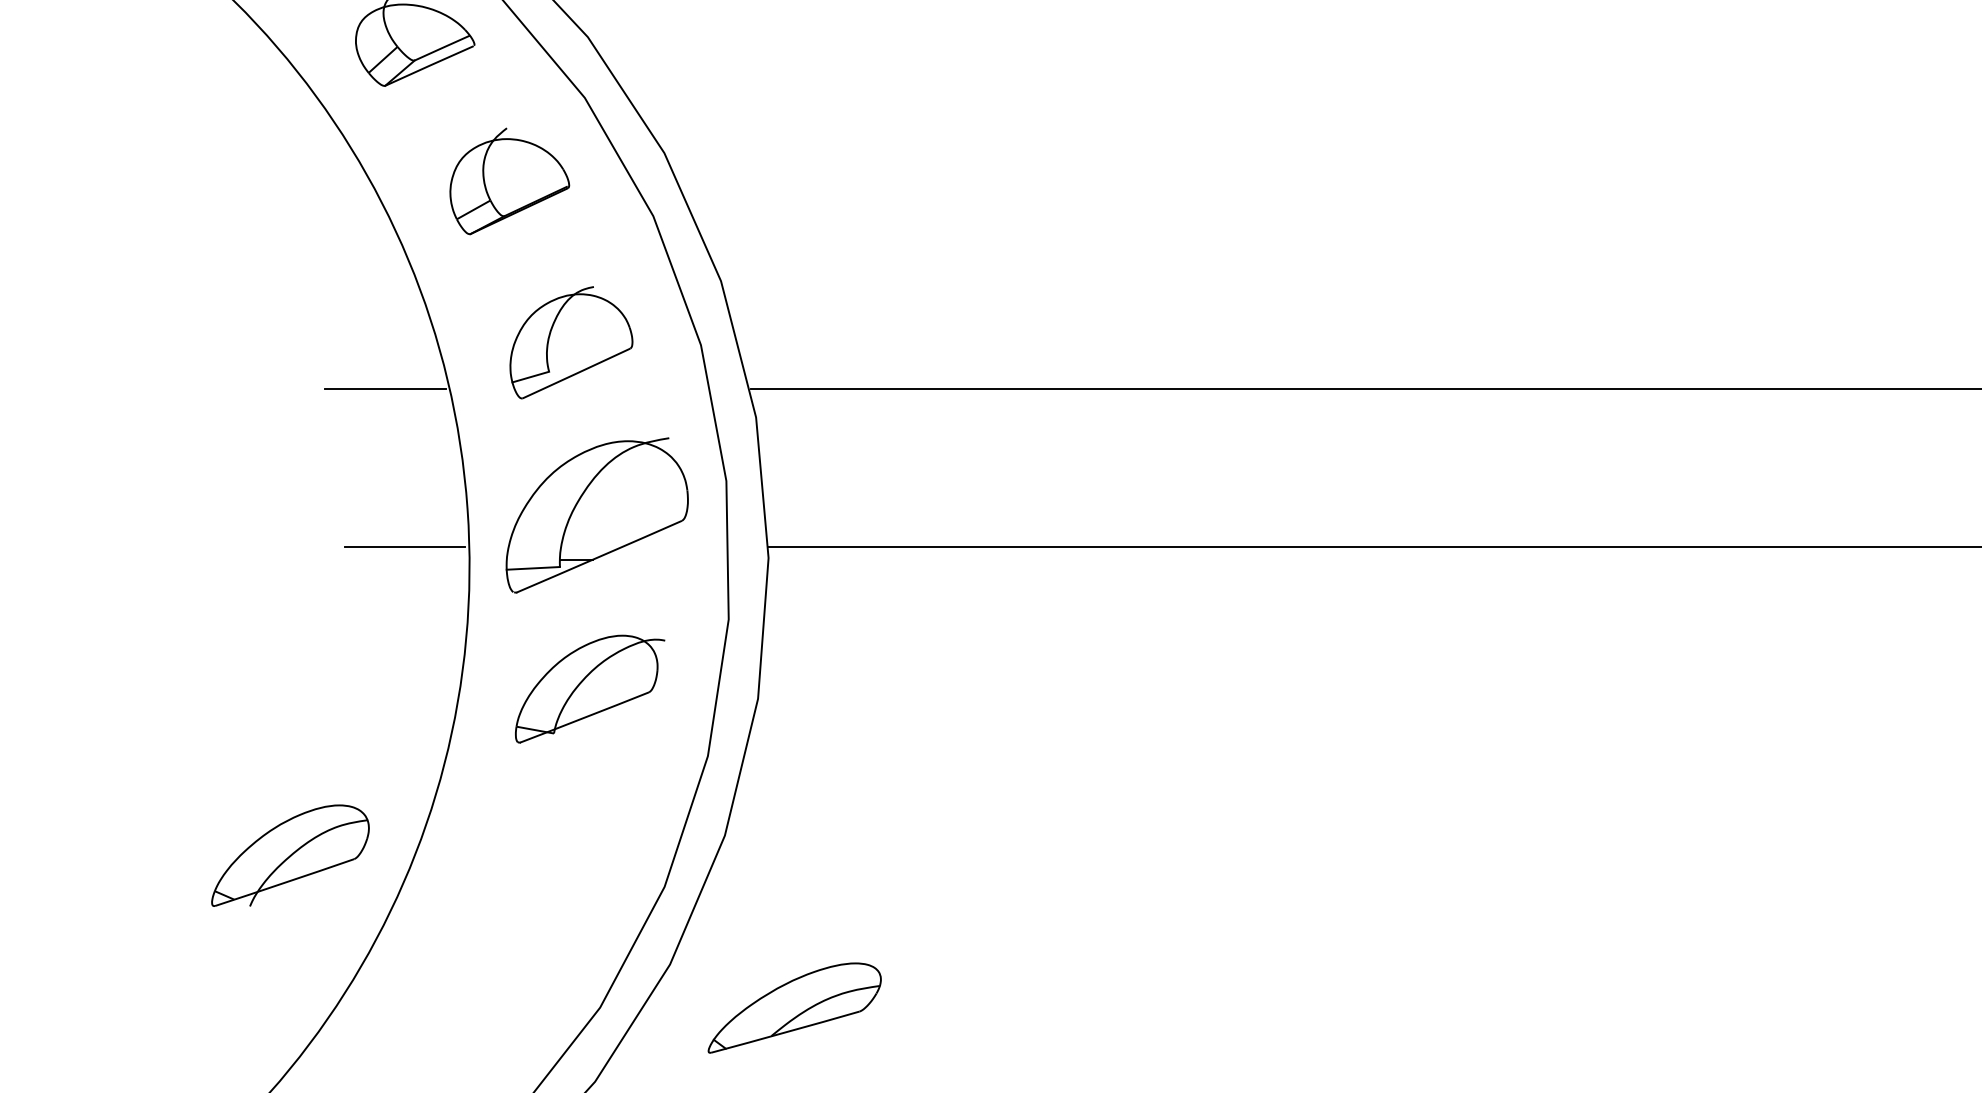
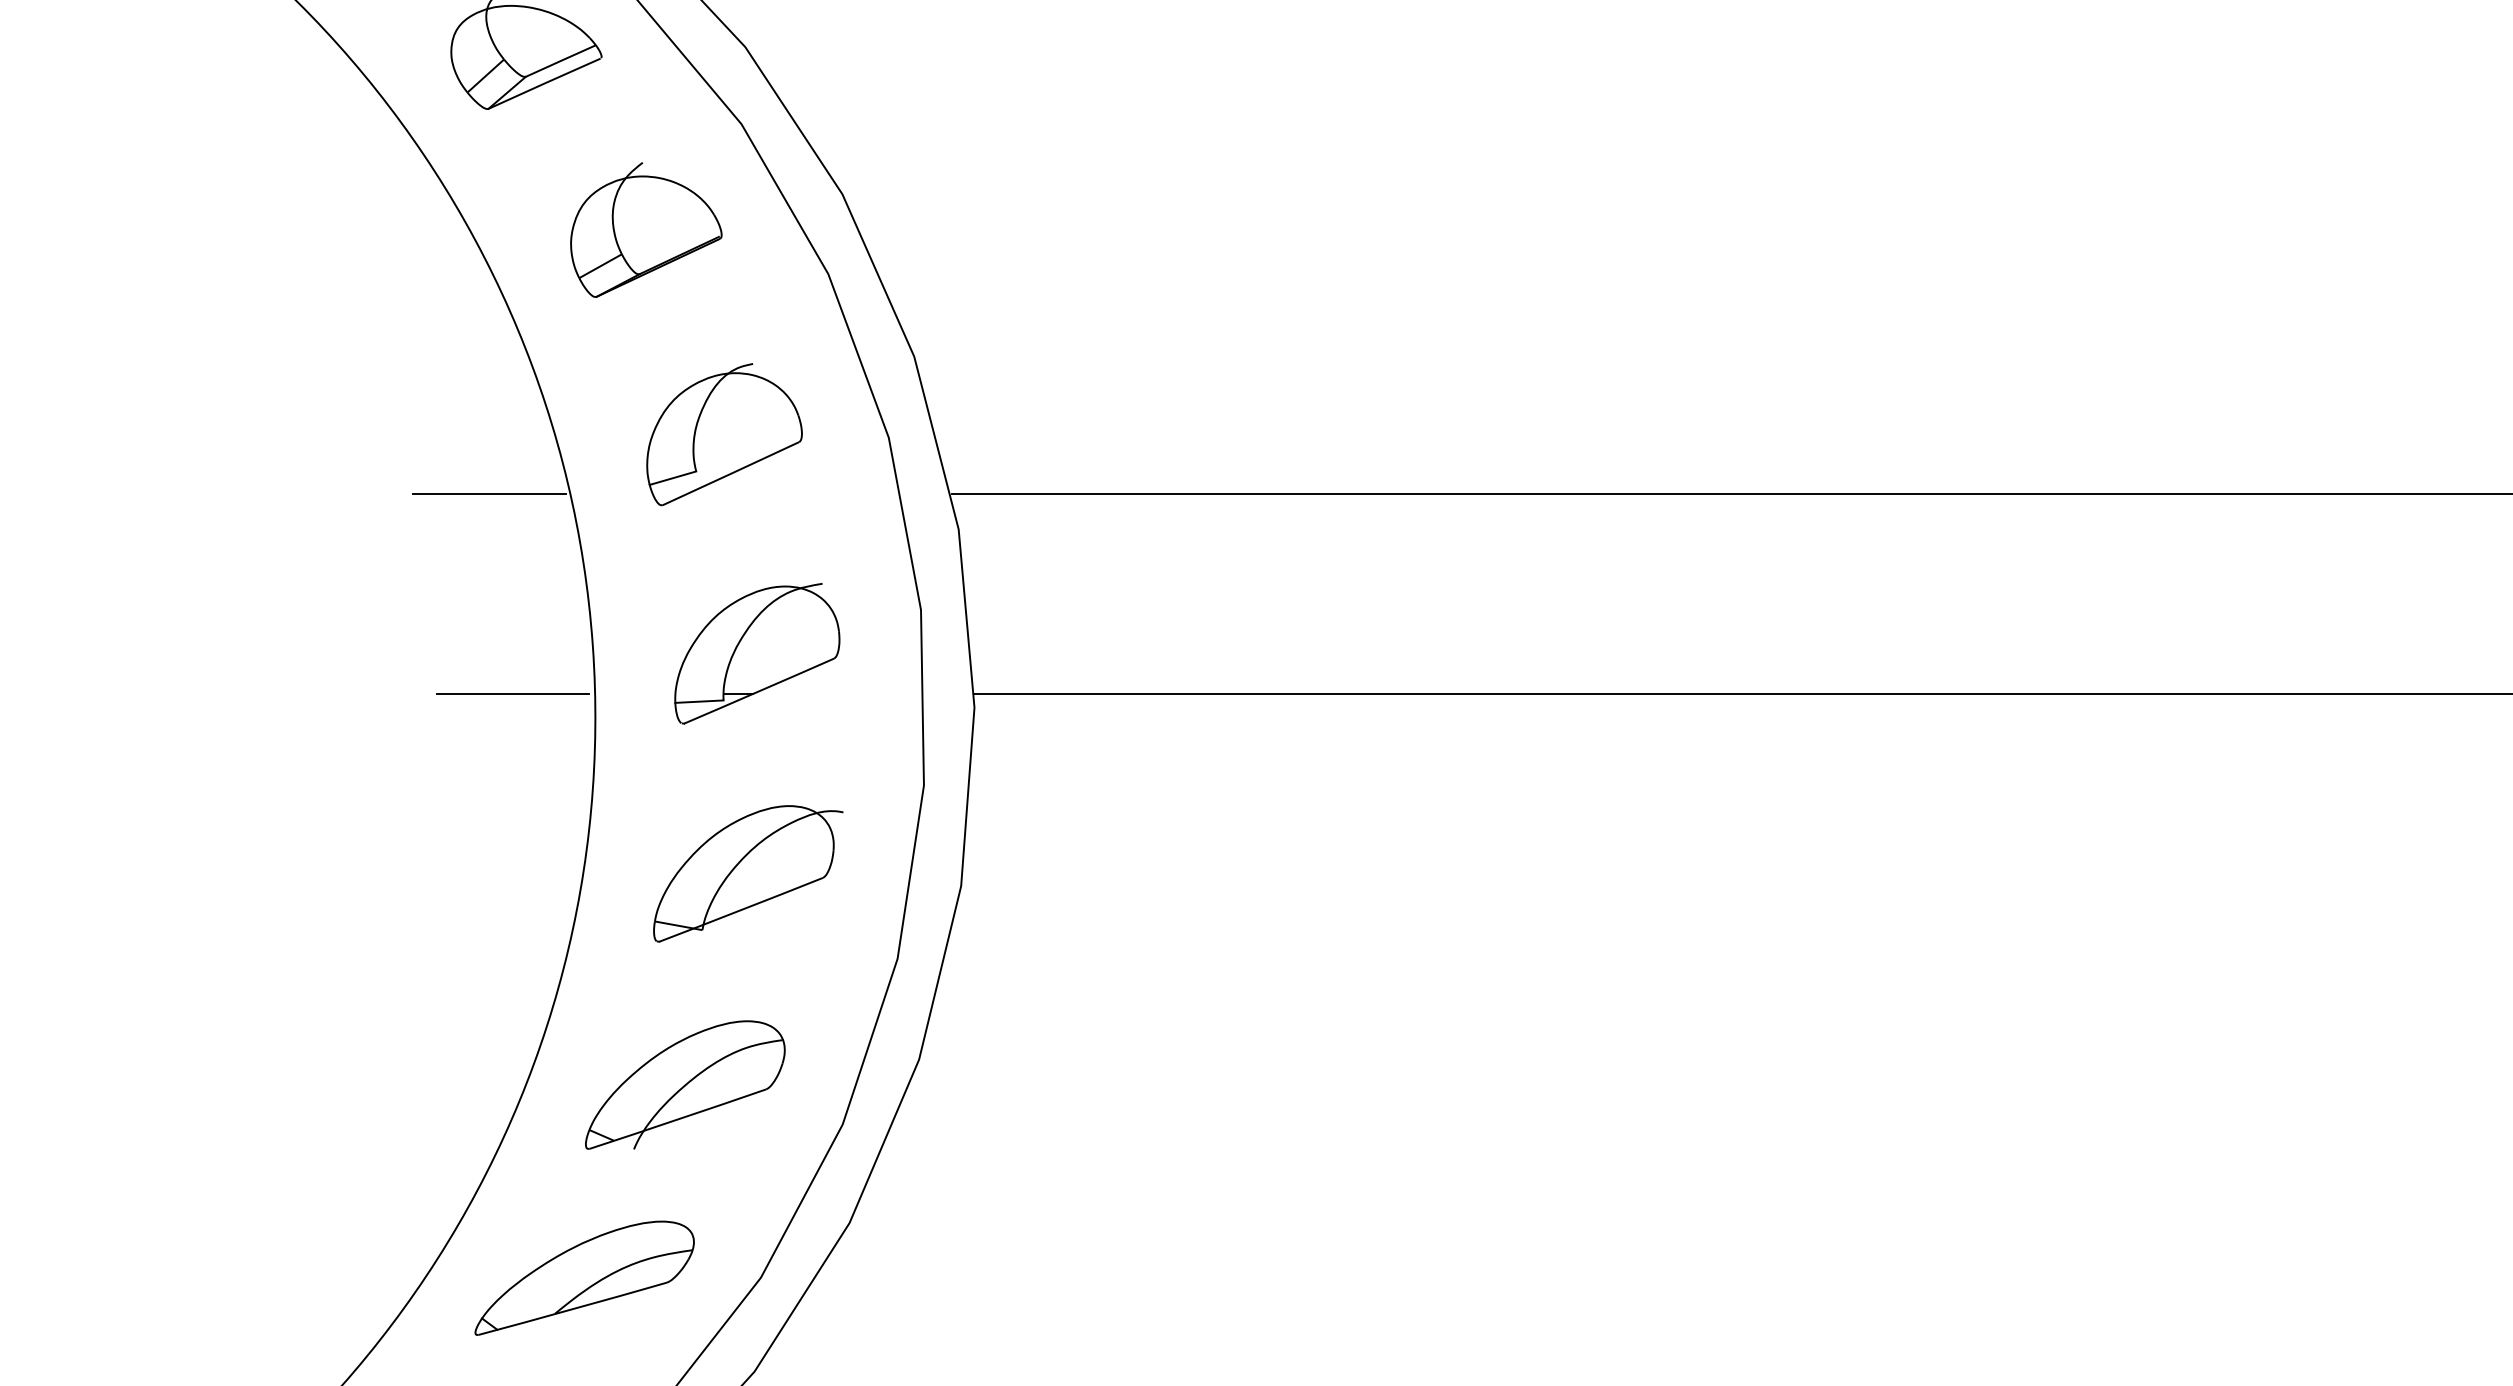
part: (597, 515) -> (757, 653), size x0.71
part: (290, 855) -> (685, 1084), moved
part: (794, 1007) -> (584, 1277), moved

